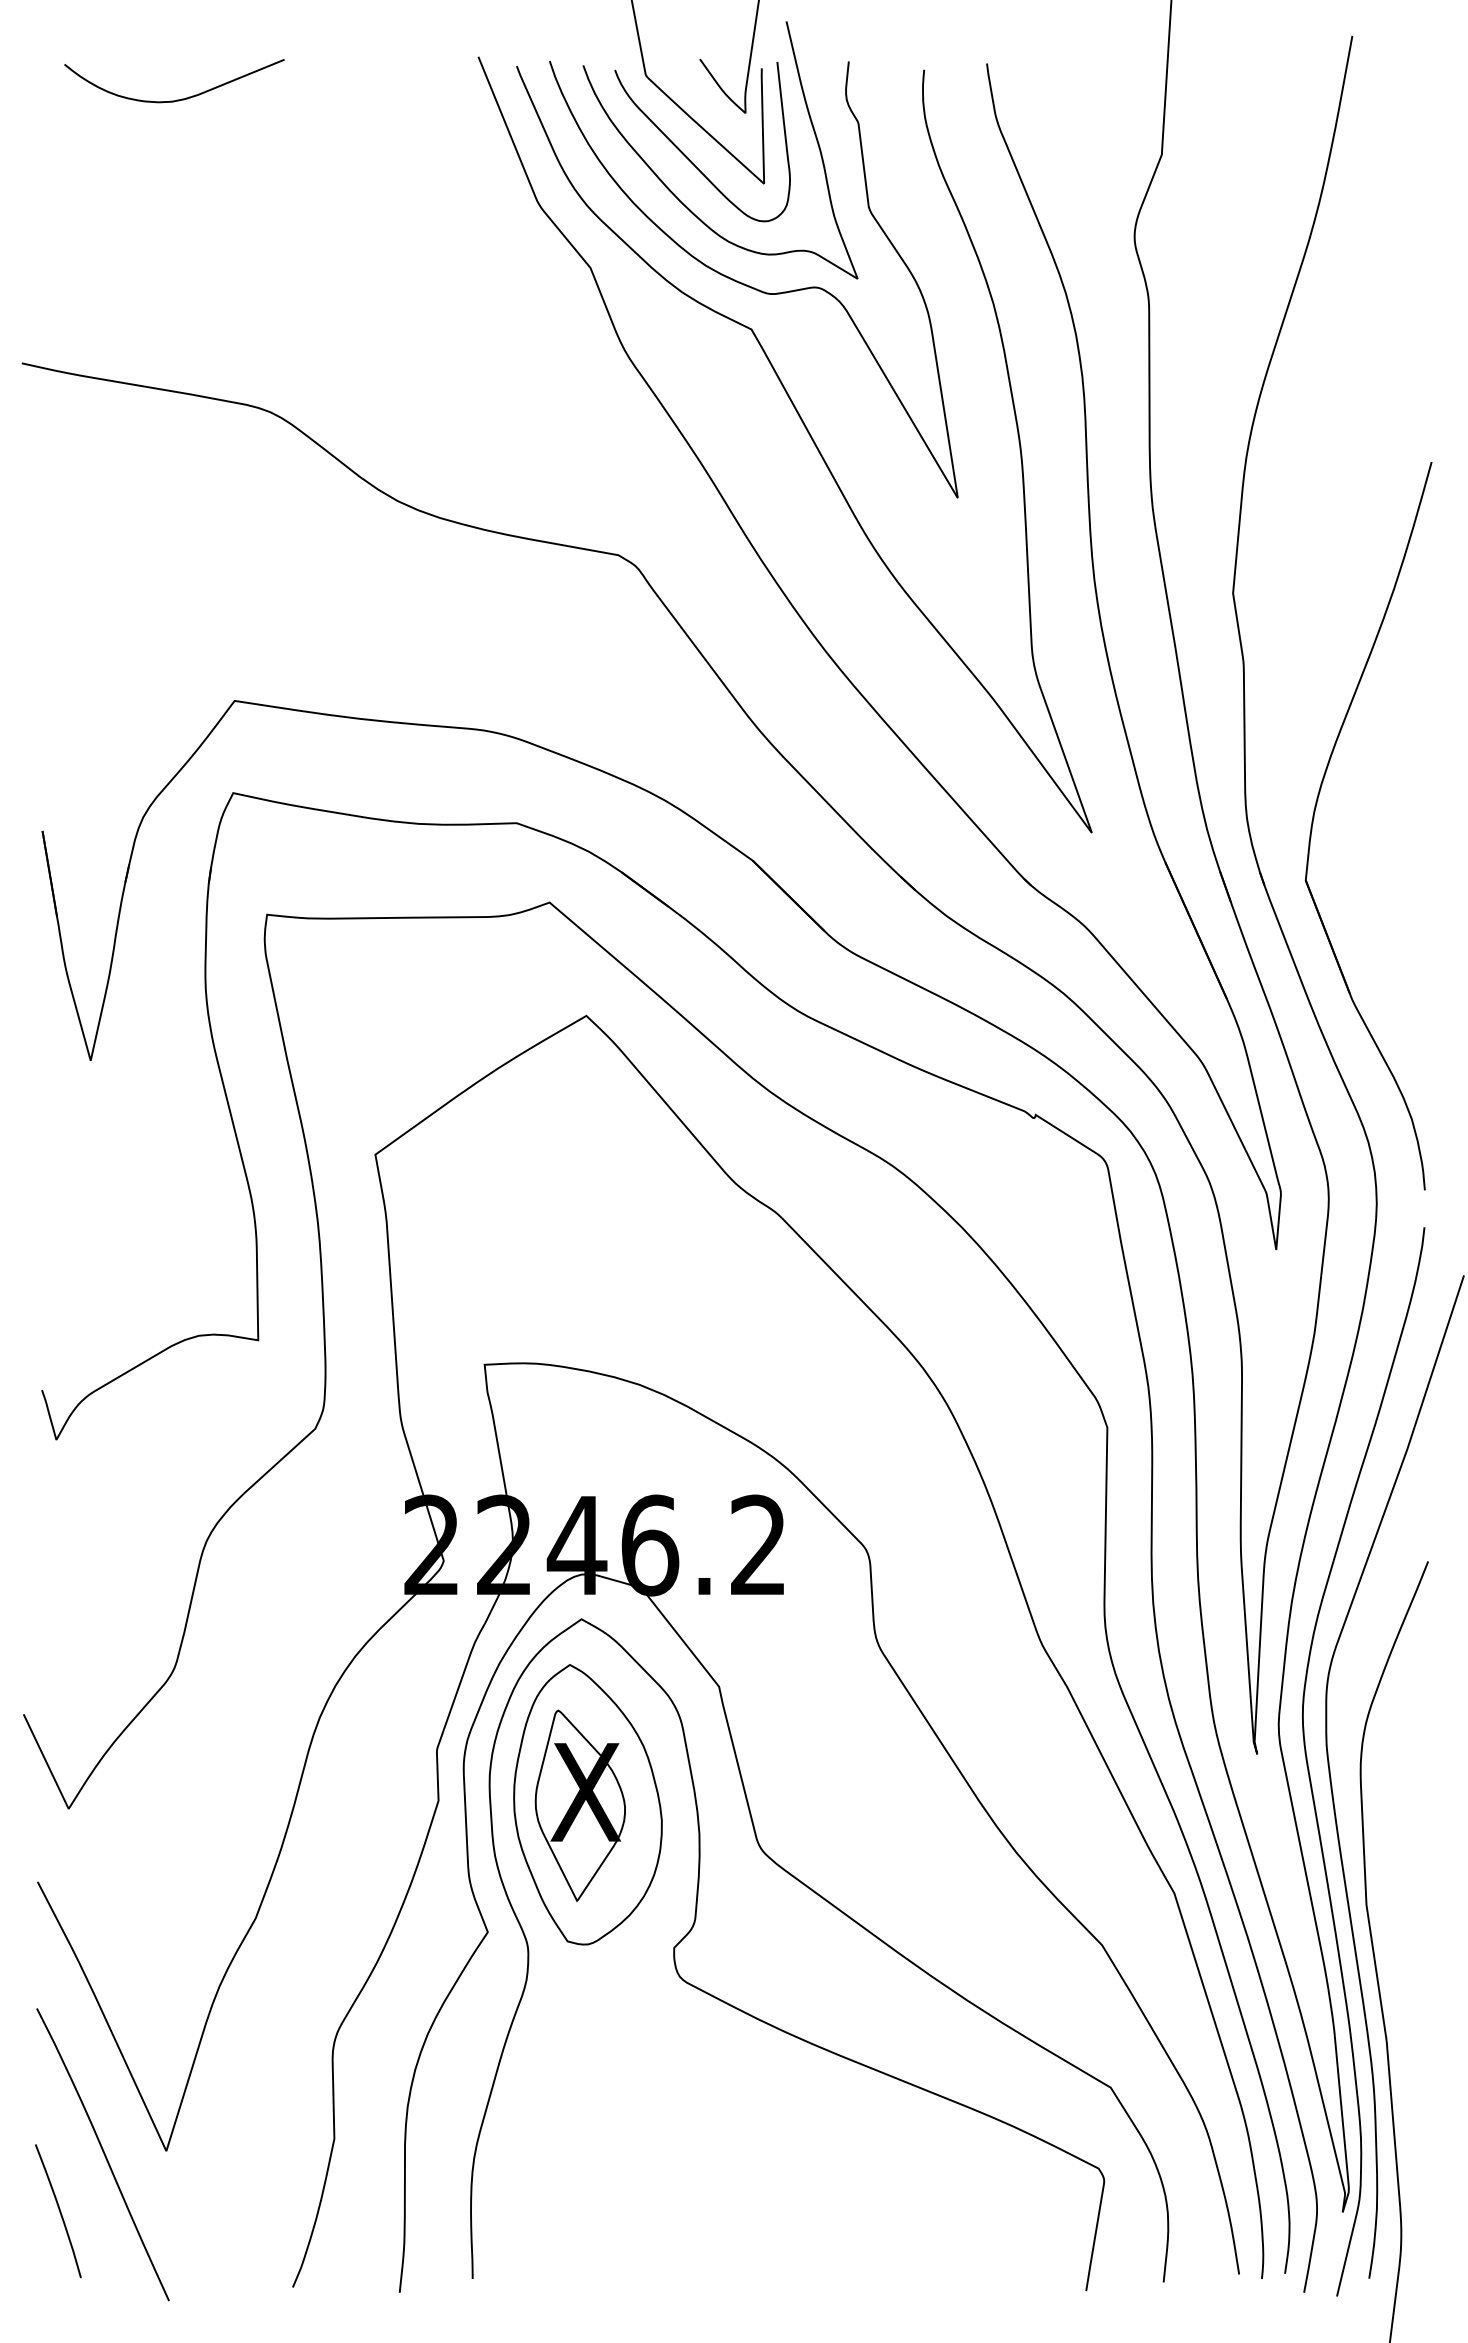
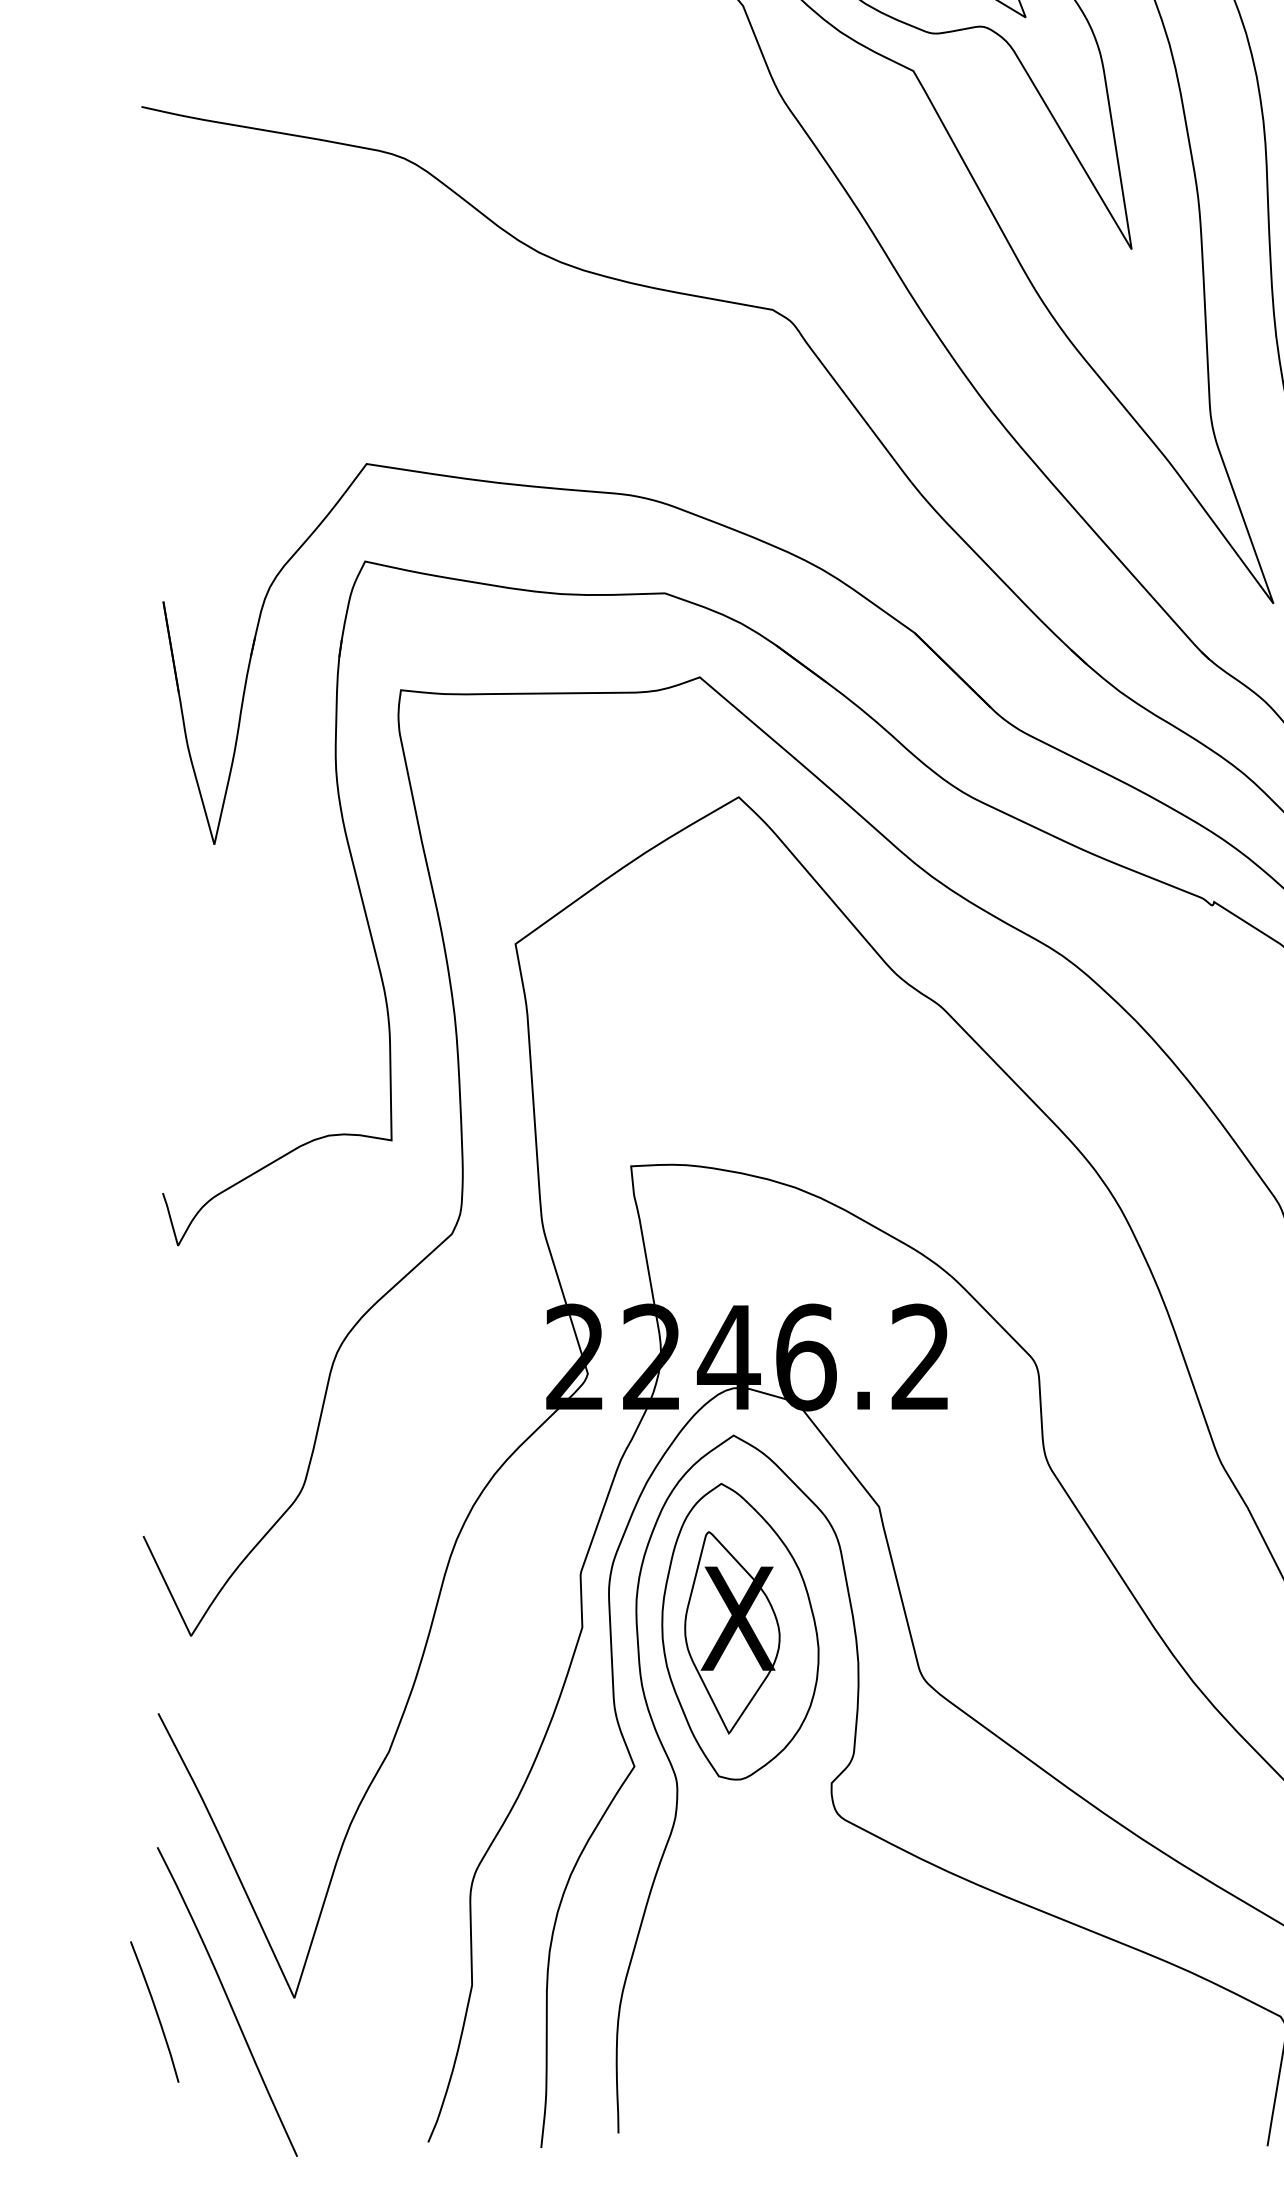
curve: (59, 2211) -> (155, 2012), moved

